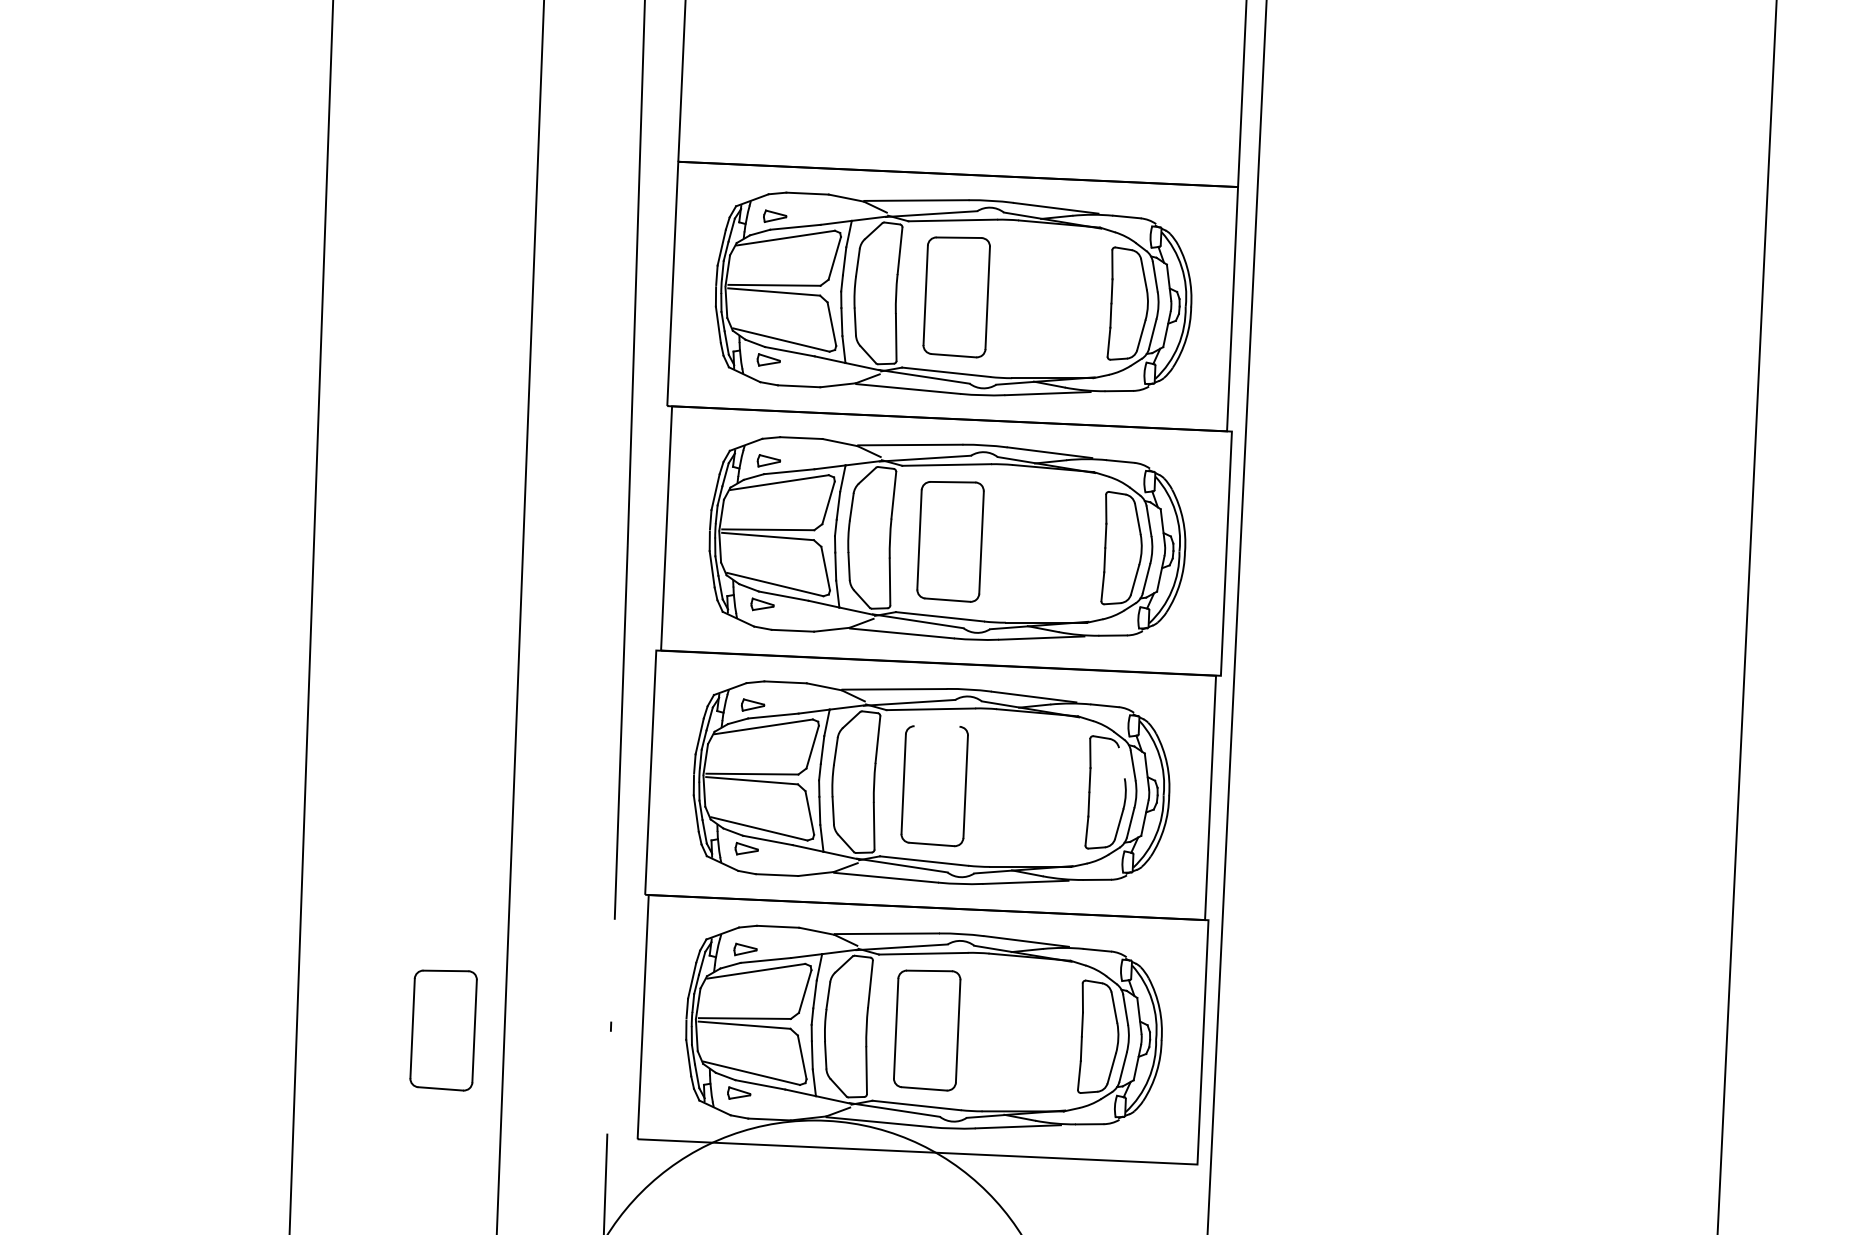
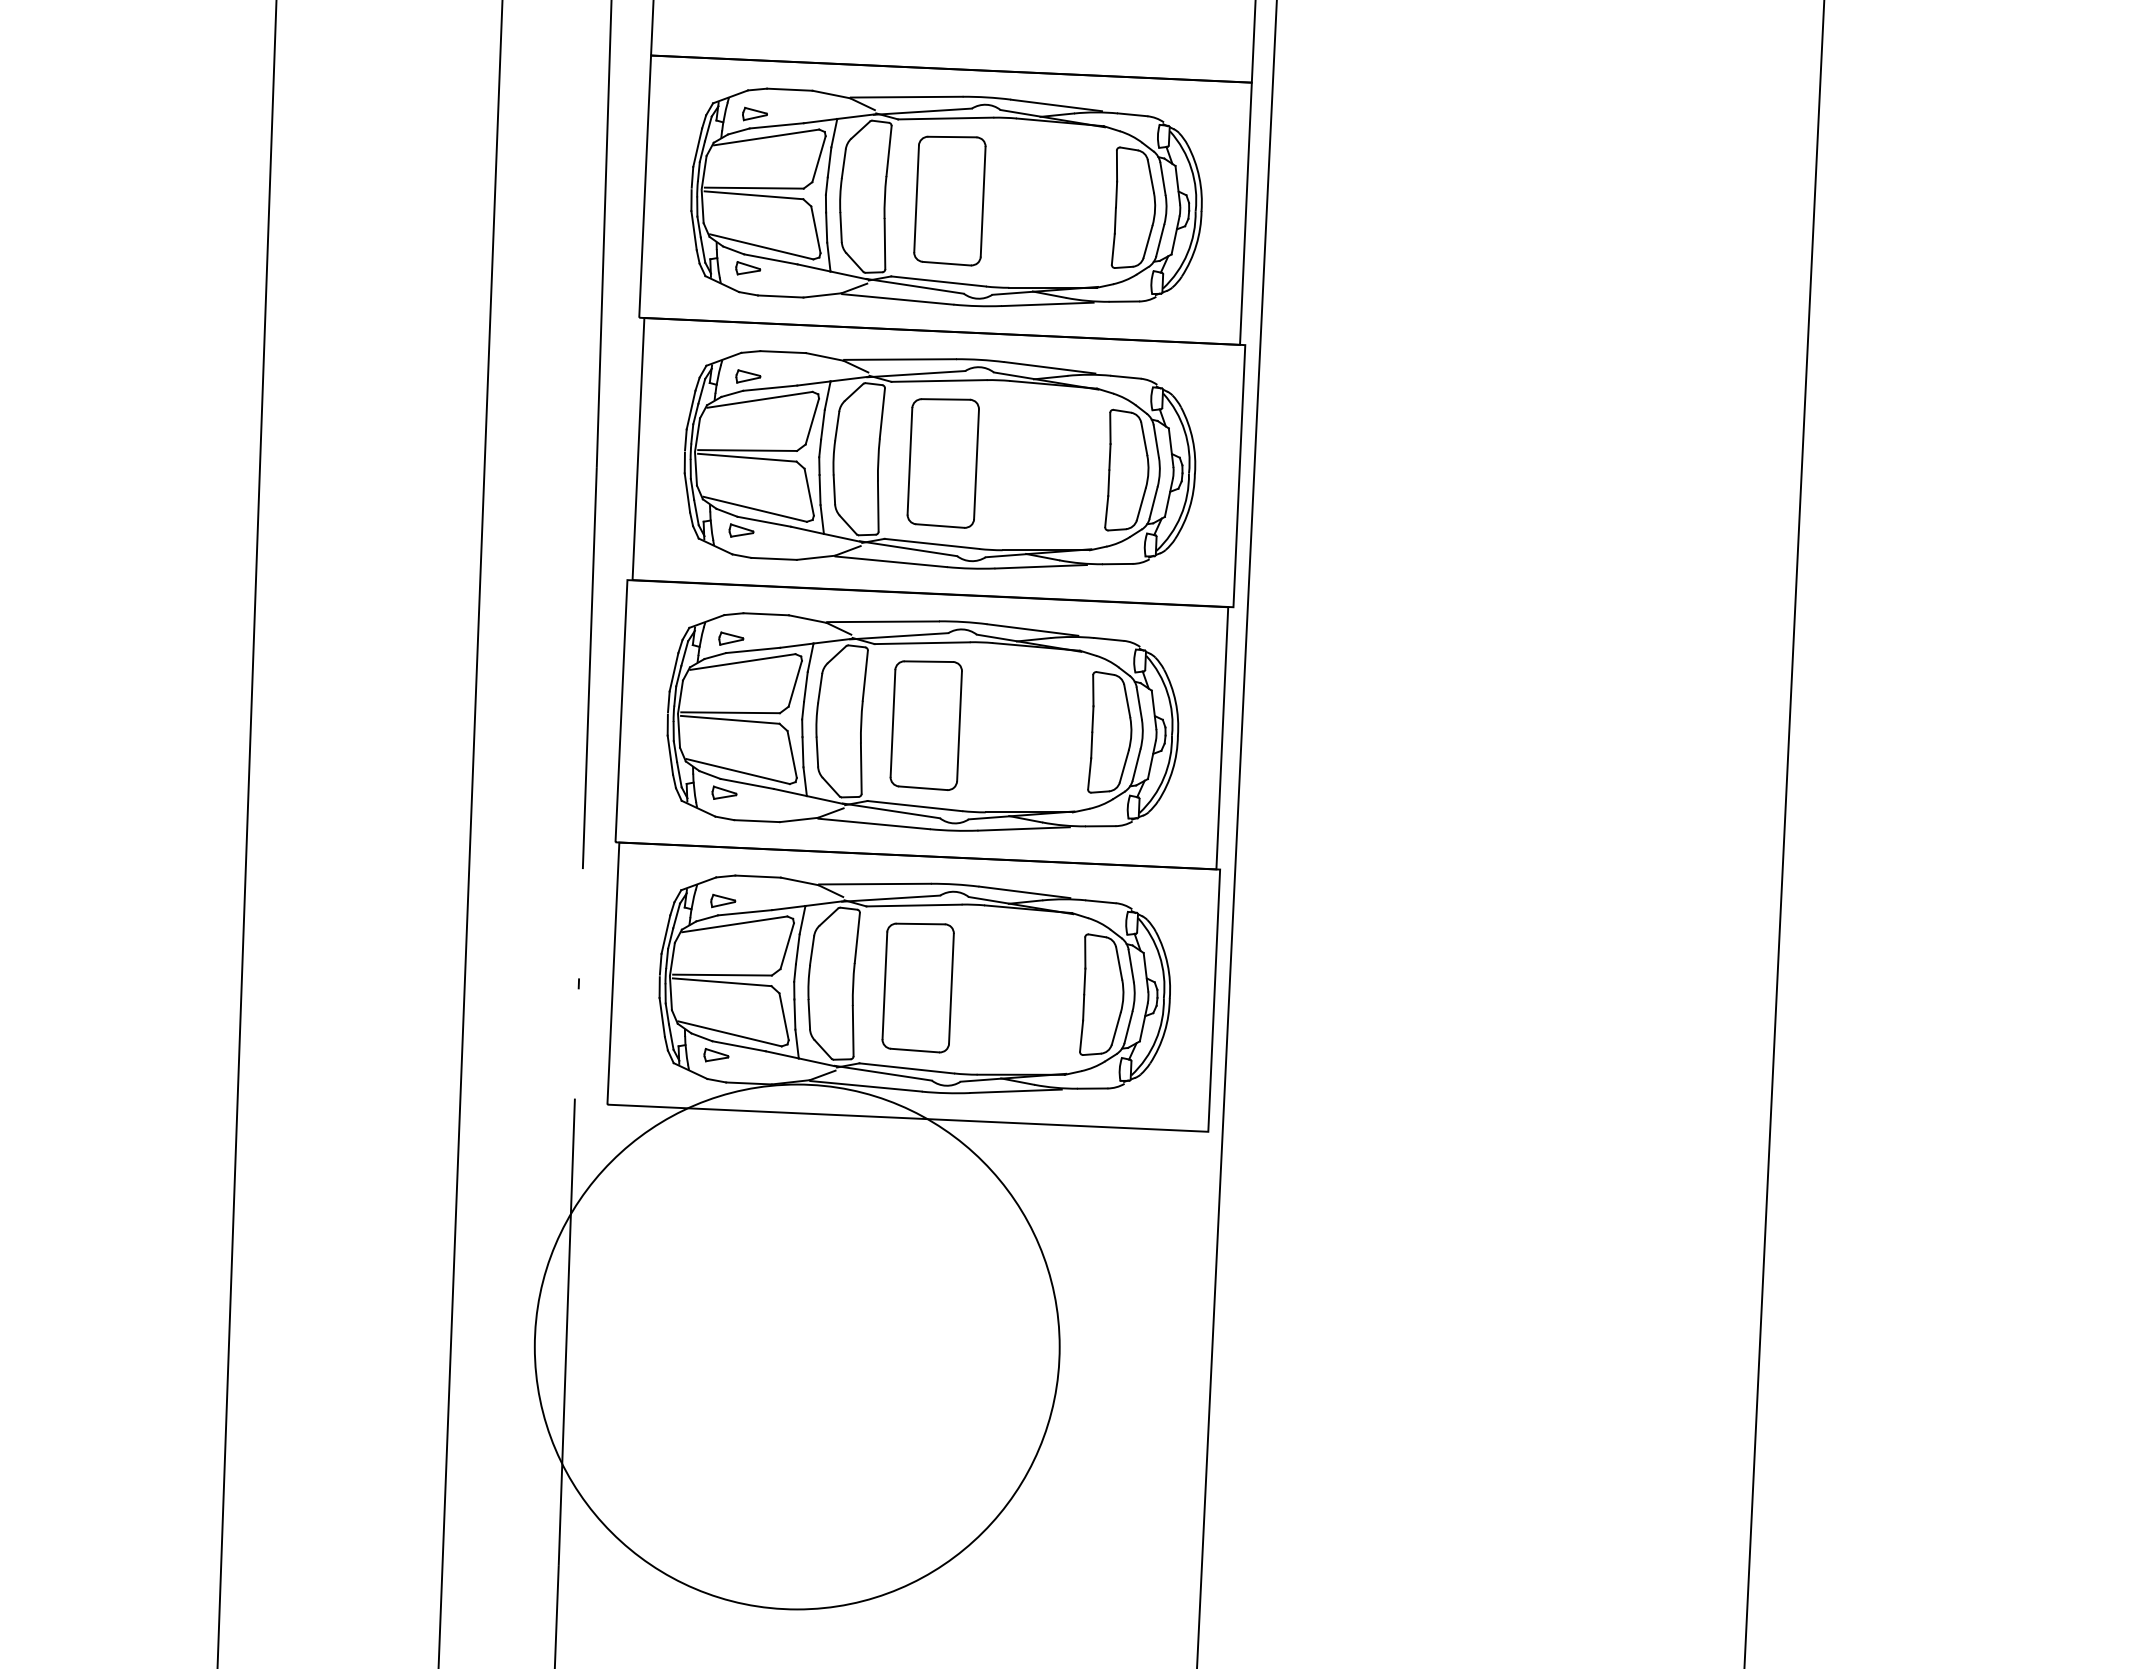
line: (936, 726) -> (928, 661), added
line: (1122, 762) -> (1127, 700), added
part: (442, 1030) -> (398, 987), removed

